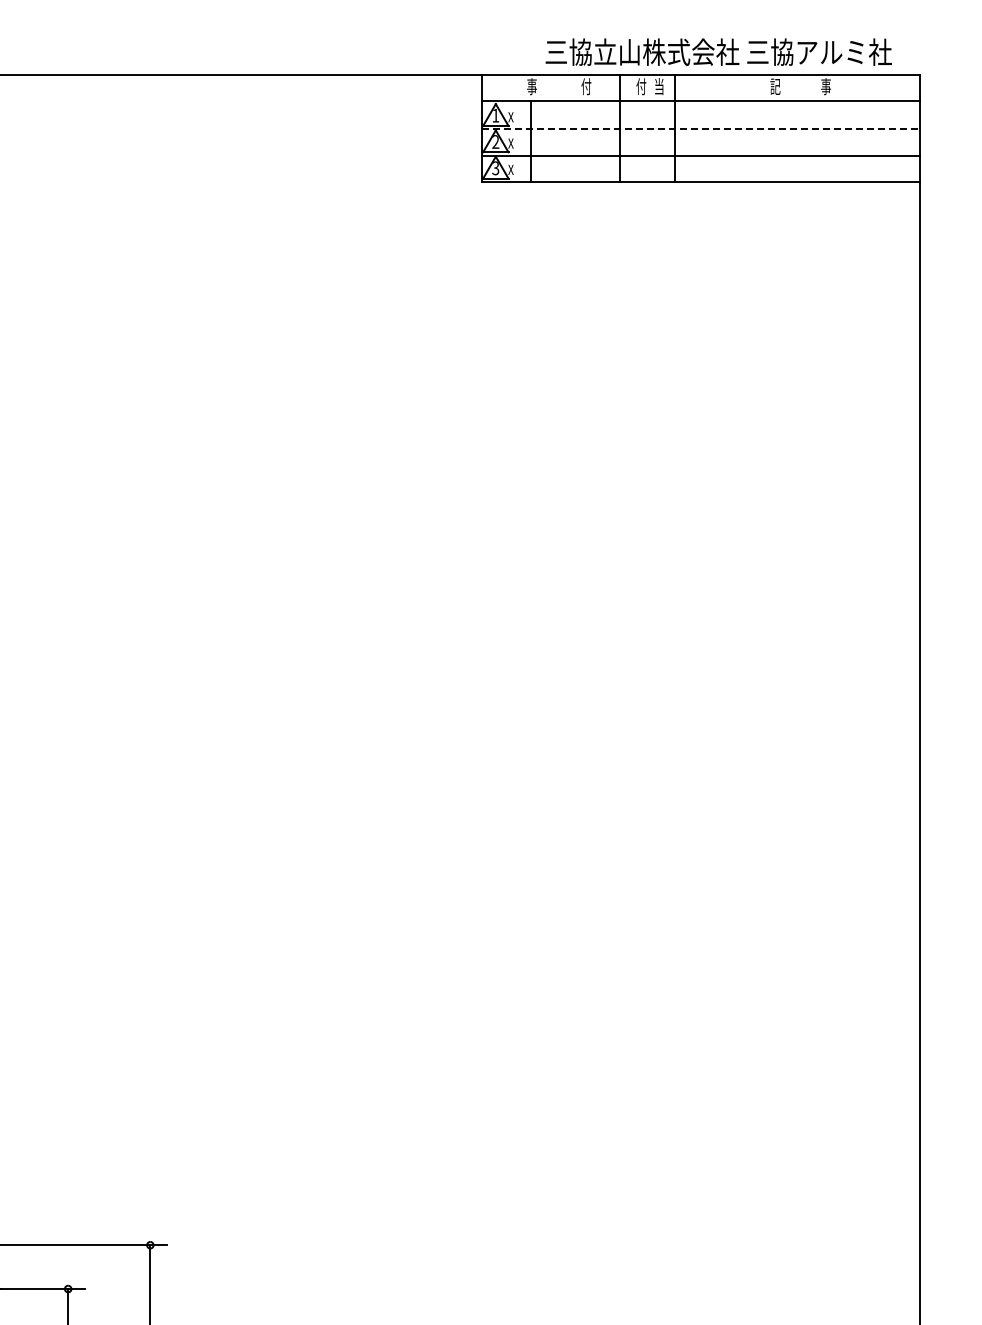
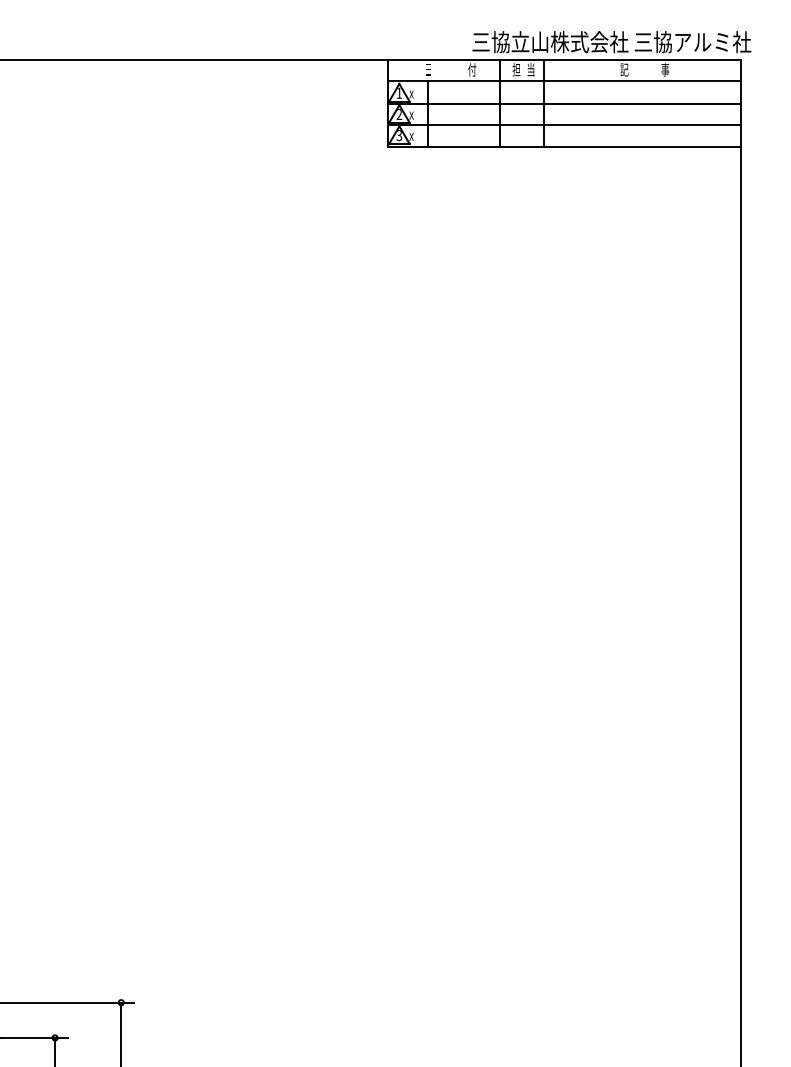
text: (718, 51) -> (611, 41), moved
text: (531, 86) -> (428, 69), 事 -> 日
text: (641, 86) -> (516, 69), 付 -> 担
line: (701, 129) -> (564, 104), dashed -> solid

